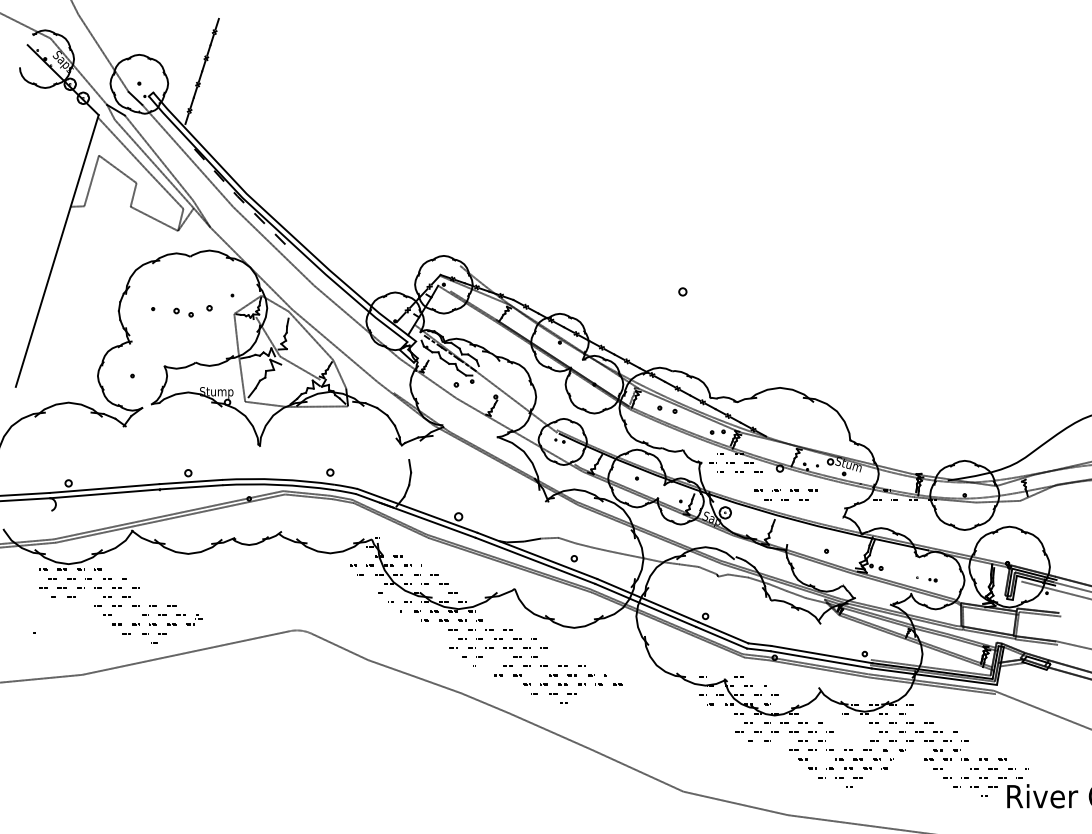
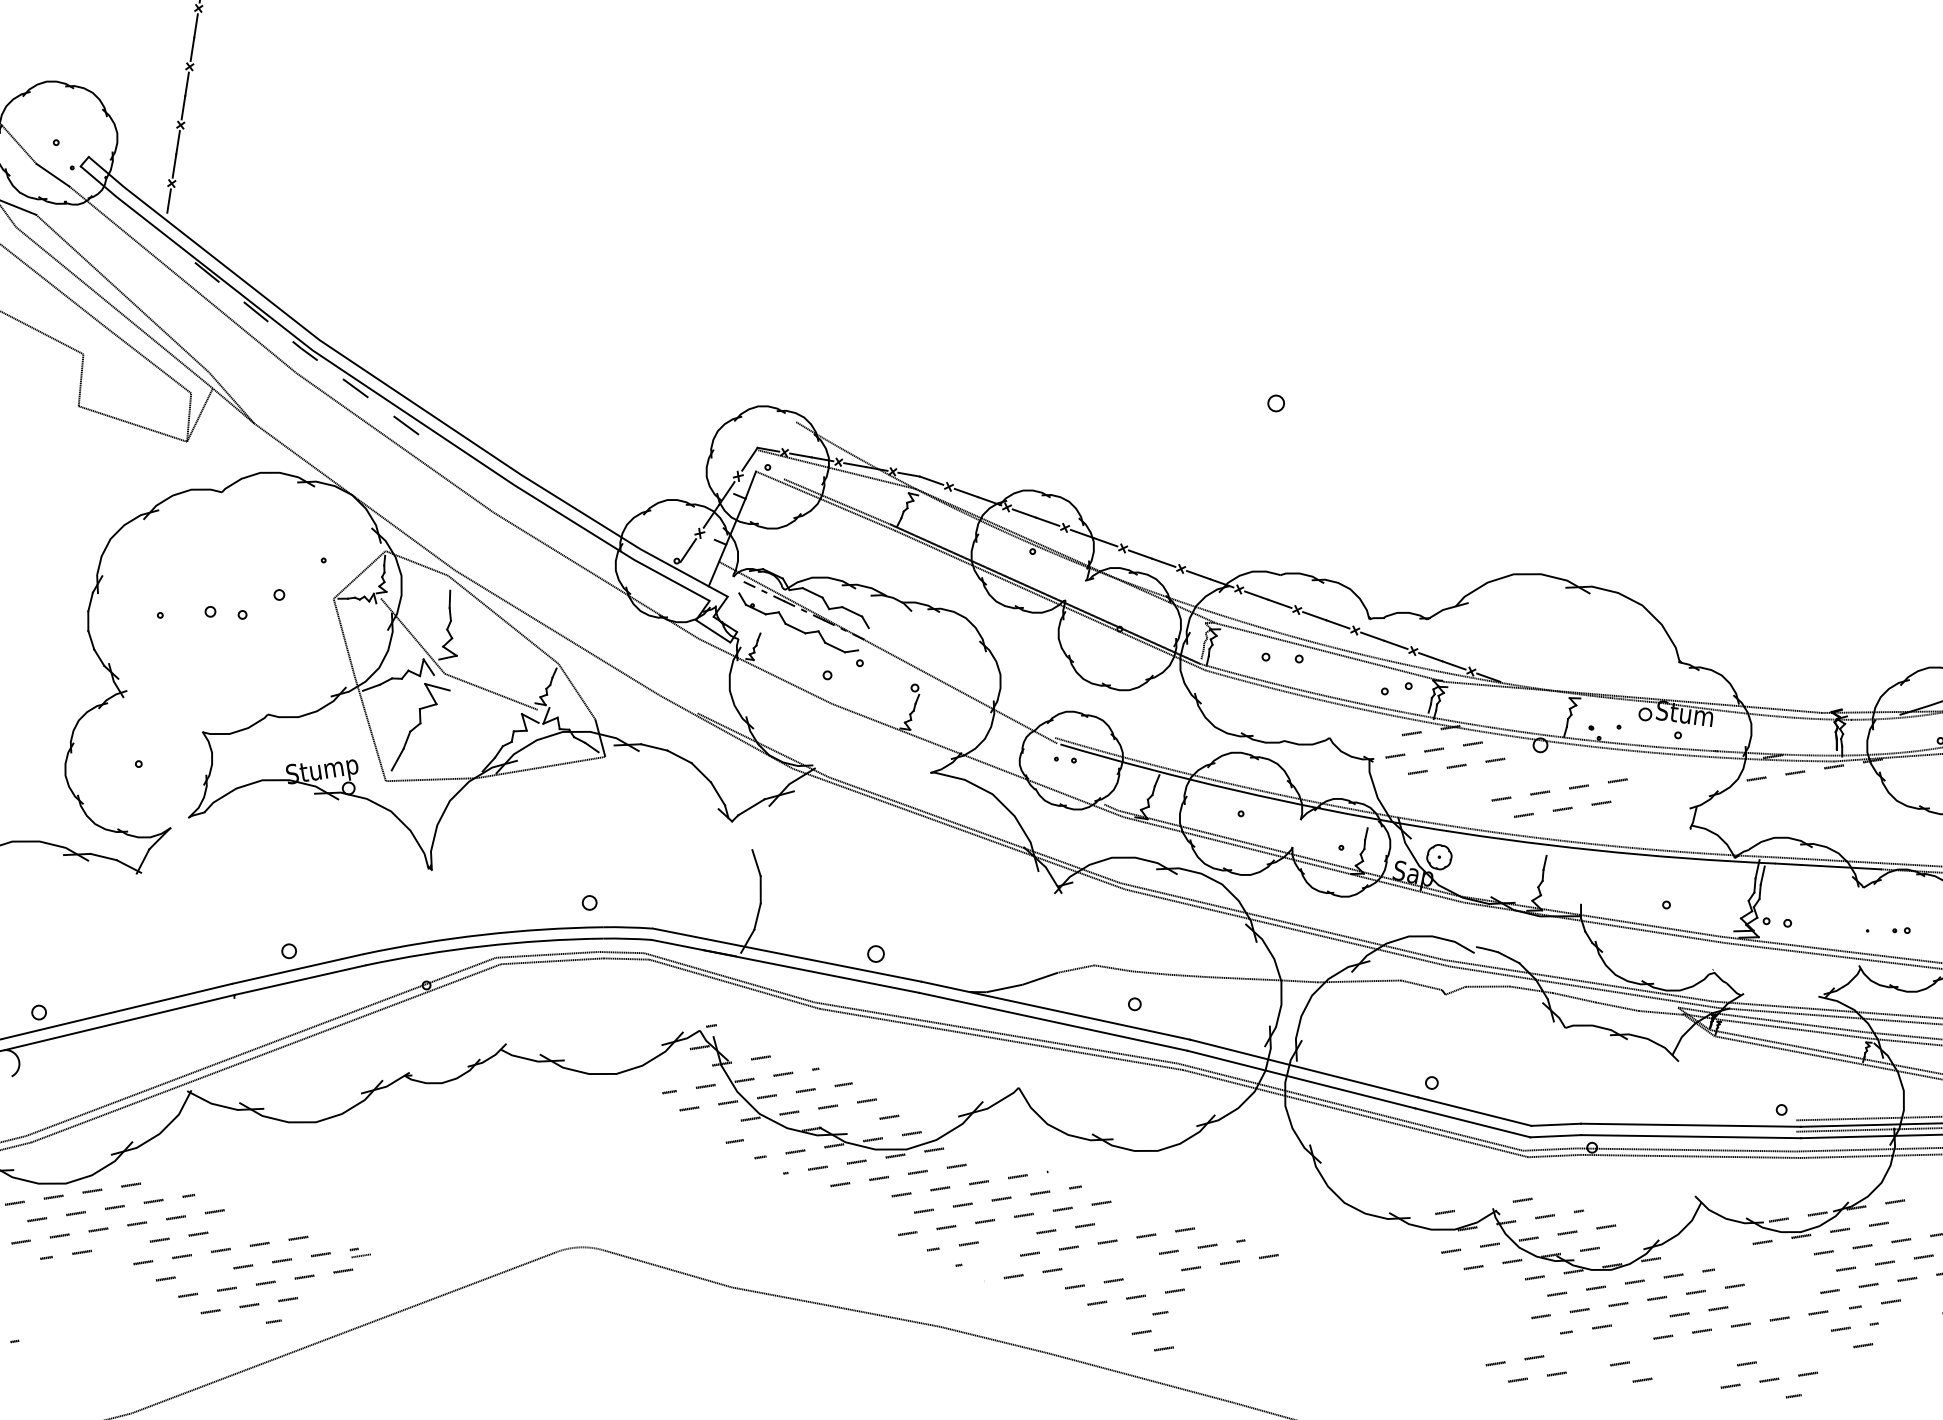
part: (558, 679) -> (1152, 1339), moved
part: (807, 763) -> (1630, 1370), moved
part: (853, 763) -> (1526, 1367), moved

